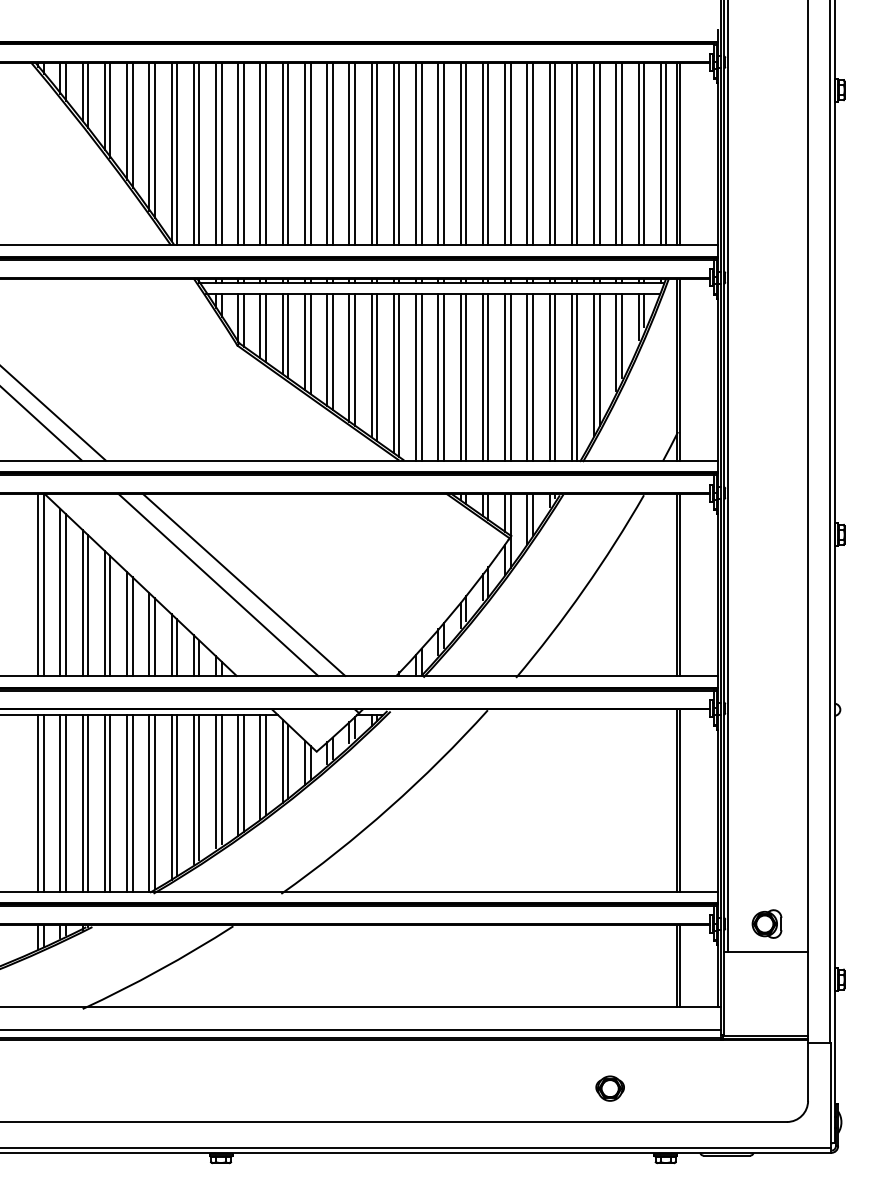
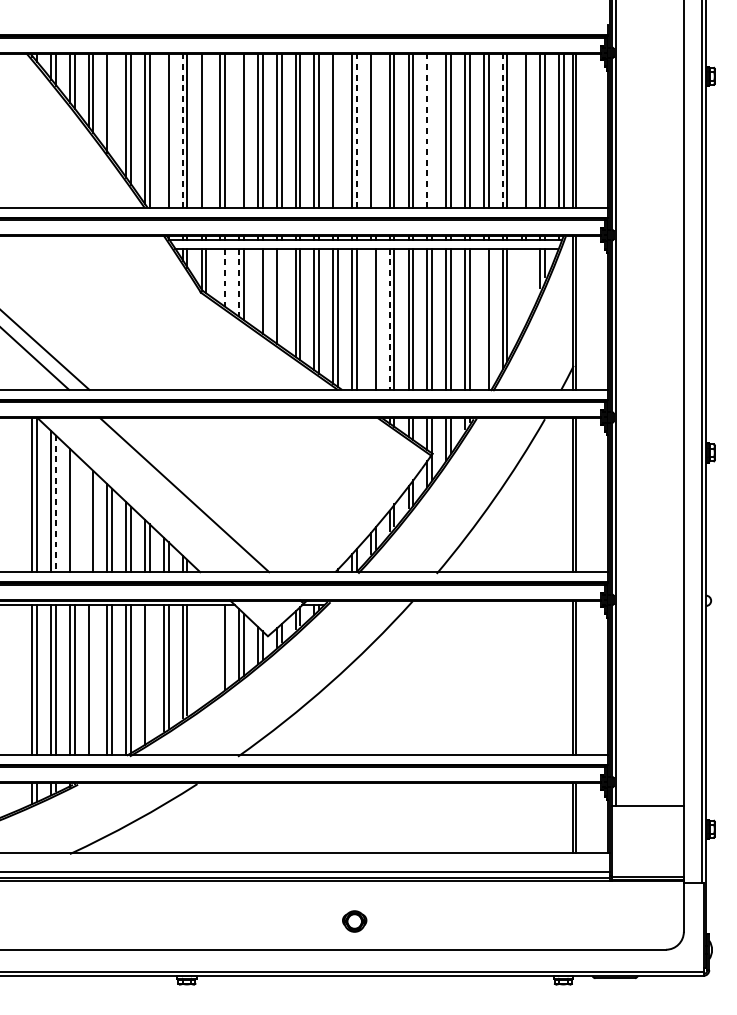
line: (132, 125) -> (112, 106), removed
line: (193, 154) -> (163, 130), removed
line: (216, 154) -> (183, 130), solid -> dashed
line: (243, 154) -> (205, 130), removed
line: (282, 154) -> (239, 130), removed
line: (399, 154) -> (338, 130), removed
line: (421, 154) -> (356, 130), solid -> dashed
line: (443, 154) -> (375, 130), removed
line: (505, 154) -> (427, 130), solid -> dashed
line: (510, 154) -> (431, 130), removed
line: (594, 154) -> (503, 130), solid -> dashed
line: (616, 154) -> (521, 130), removed
line: (260, 325) -> (220, 275), removed
line: (266, 328) -> (225, 278), solid -> dashed
line: (282, 334) -> (239, 283), solid -> dashed
line: (621, 335) -> (525, 284), removed
line: (304, 341) -> (257, 289), removed
line: (616, 342) -> (521, 289), removed
line: (332, 351) -> (281, 297), removed
line: (438, 376) -> (371, 318), removed
line: (571, 376) -> (483, 318), removed
line: (460, 377) -> (389, 319), solid -> dashed
line: (244, 584) -> (206, 494), removed
line: (65, 595) -> (55, 504), solid -> dashed
line: (88, 605) -> (74, 512), removed
line: (104, 613) -> (88, 519), removed
line: (260, 767) -> (220, 649), removed
line: (243, 773) -> (205, 654), removed
line: (238, 775) -> (201, 656), removed
line: (177, 795) -> (150, 673), removed
line: (110, 803) -> (93, 680), removed
part: (766, 923) -> (648, 781), removed
part: (609, 1088) -> (354, 921), moved

